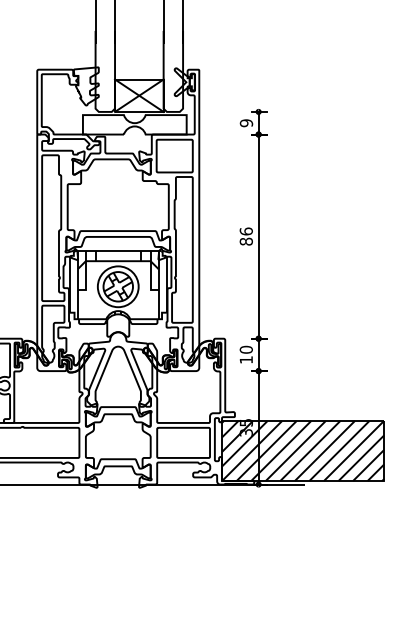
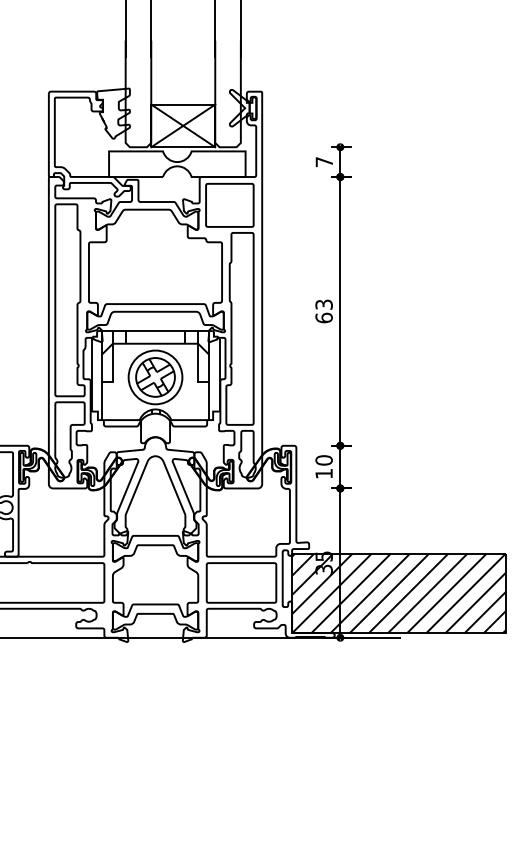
text: (246, 123) -> (324, 162), 9 -> 7
text: (245, 236) -> (323, 311), 86 -> 63

